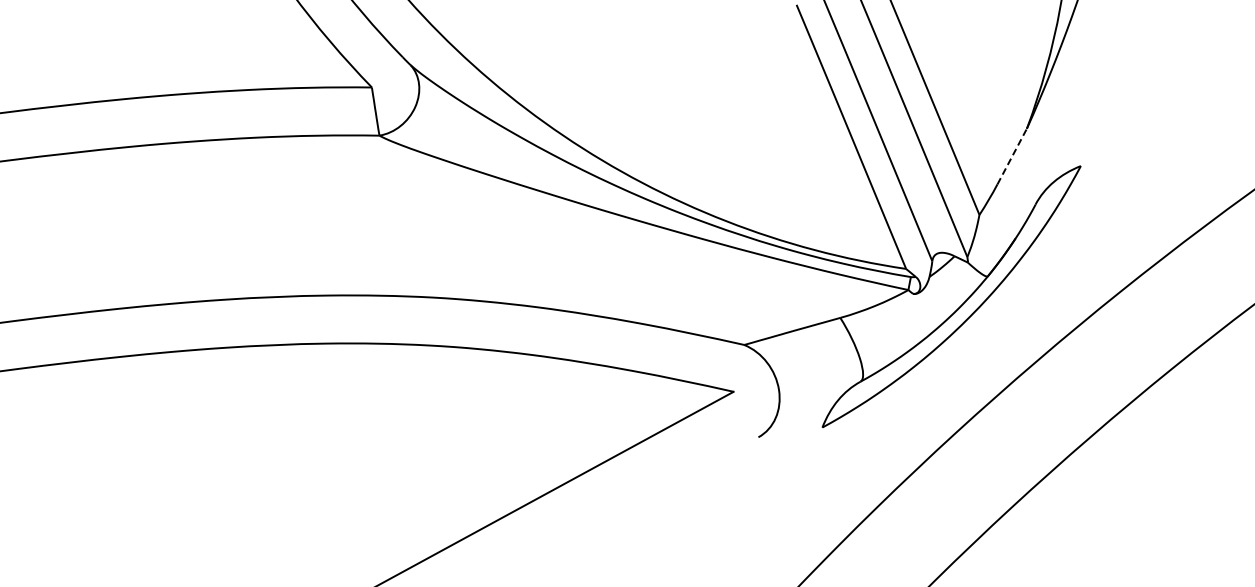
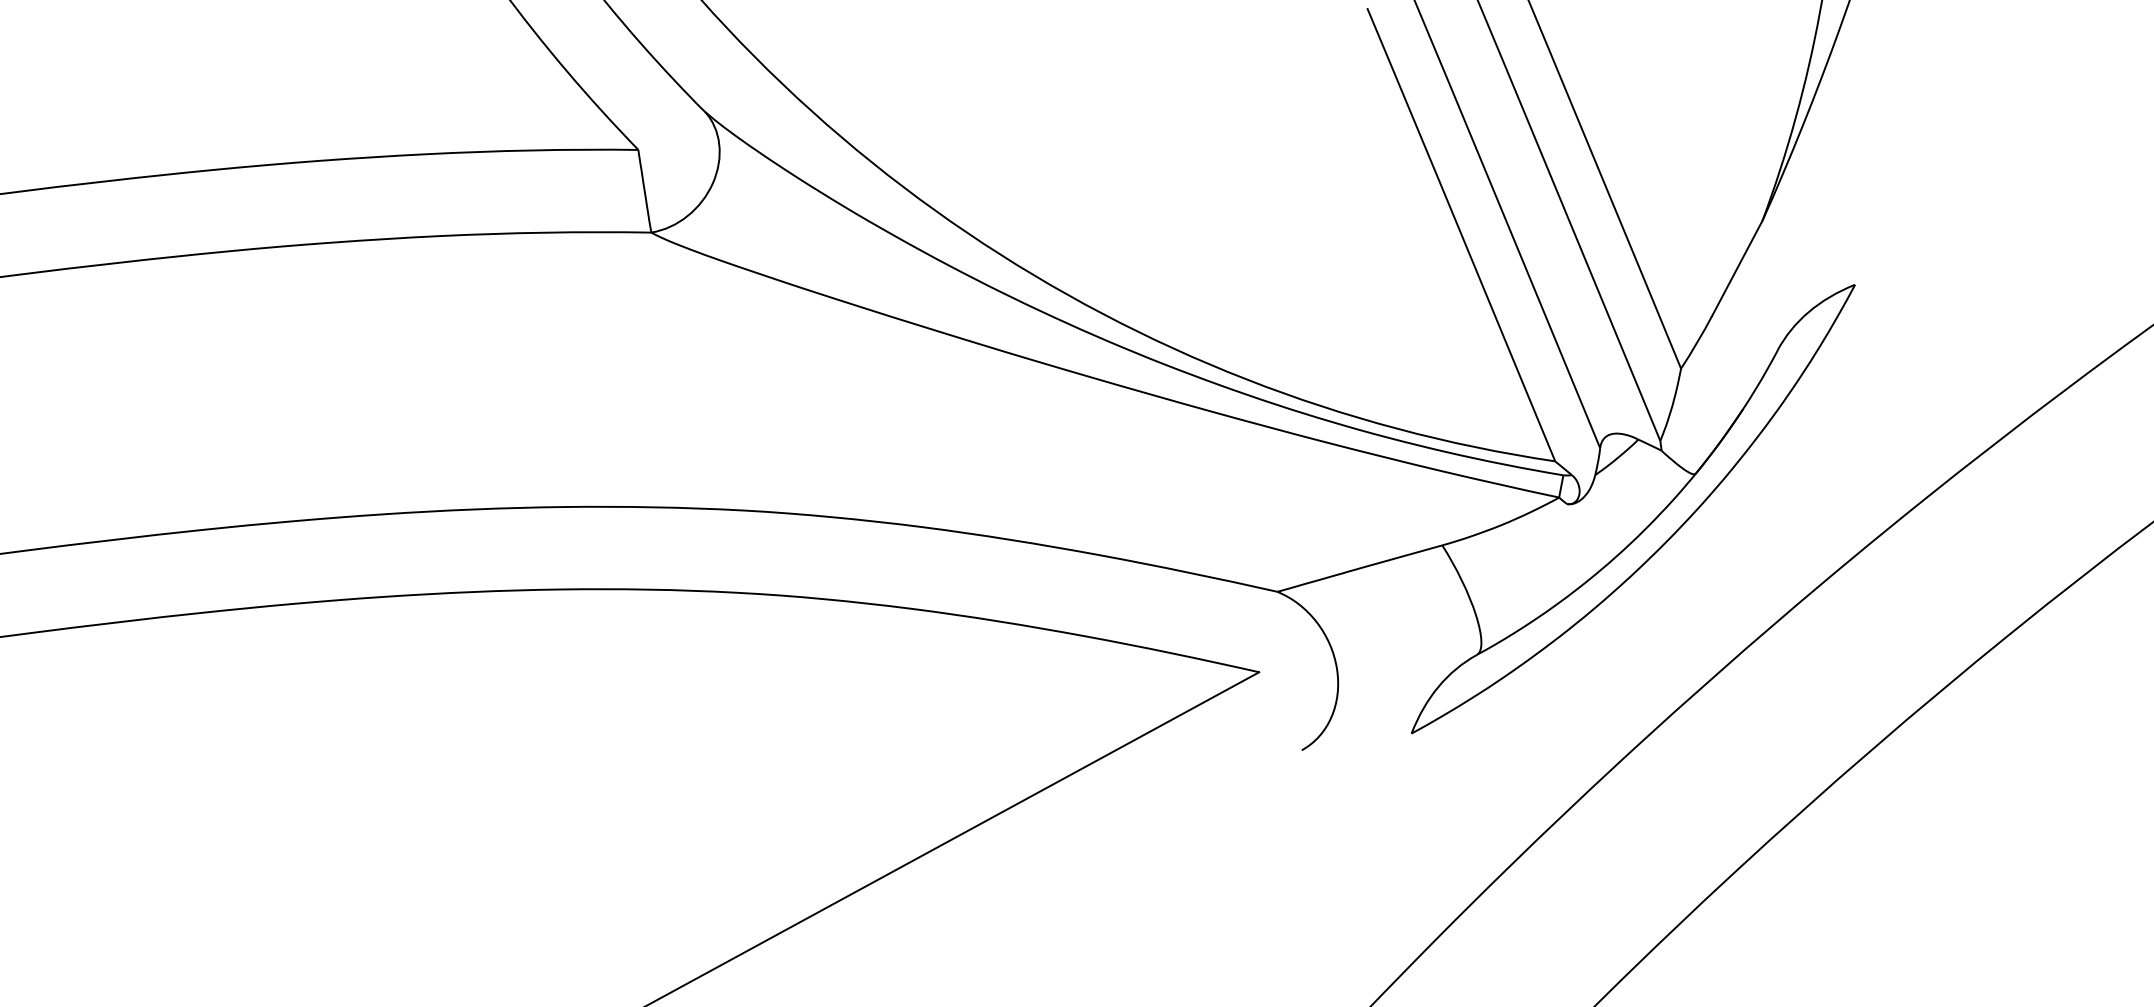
line: (1012, 156) -> (1737, 268), dashed -> solid

